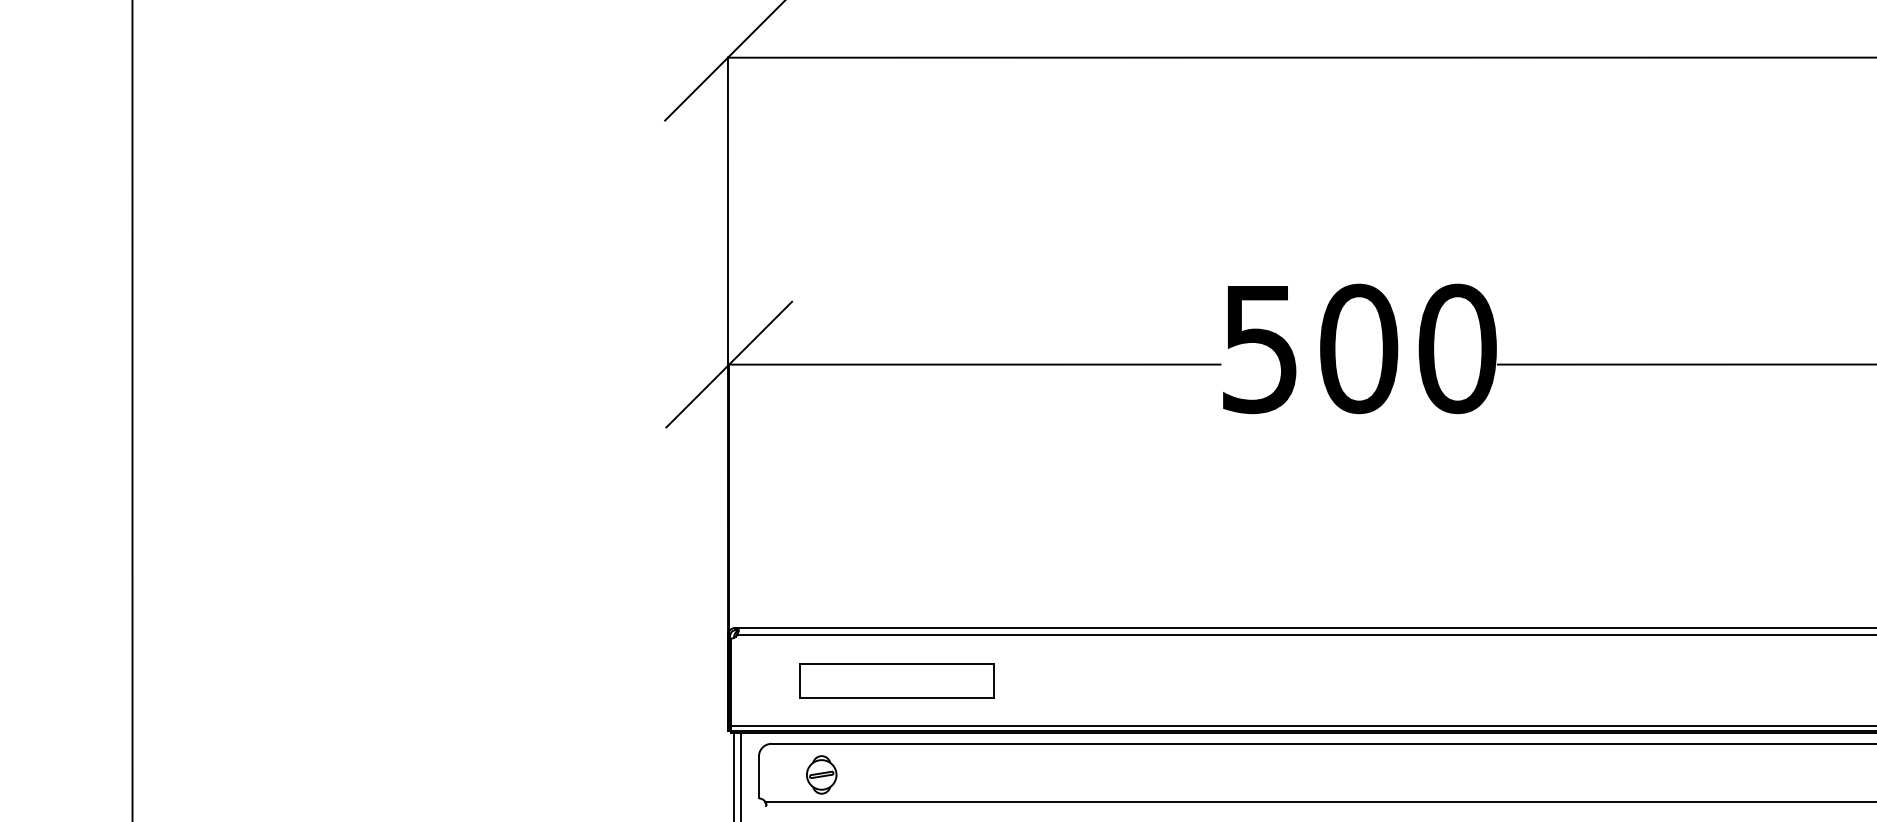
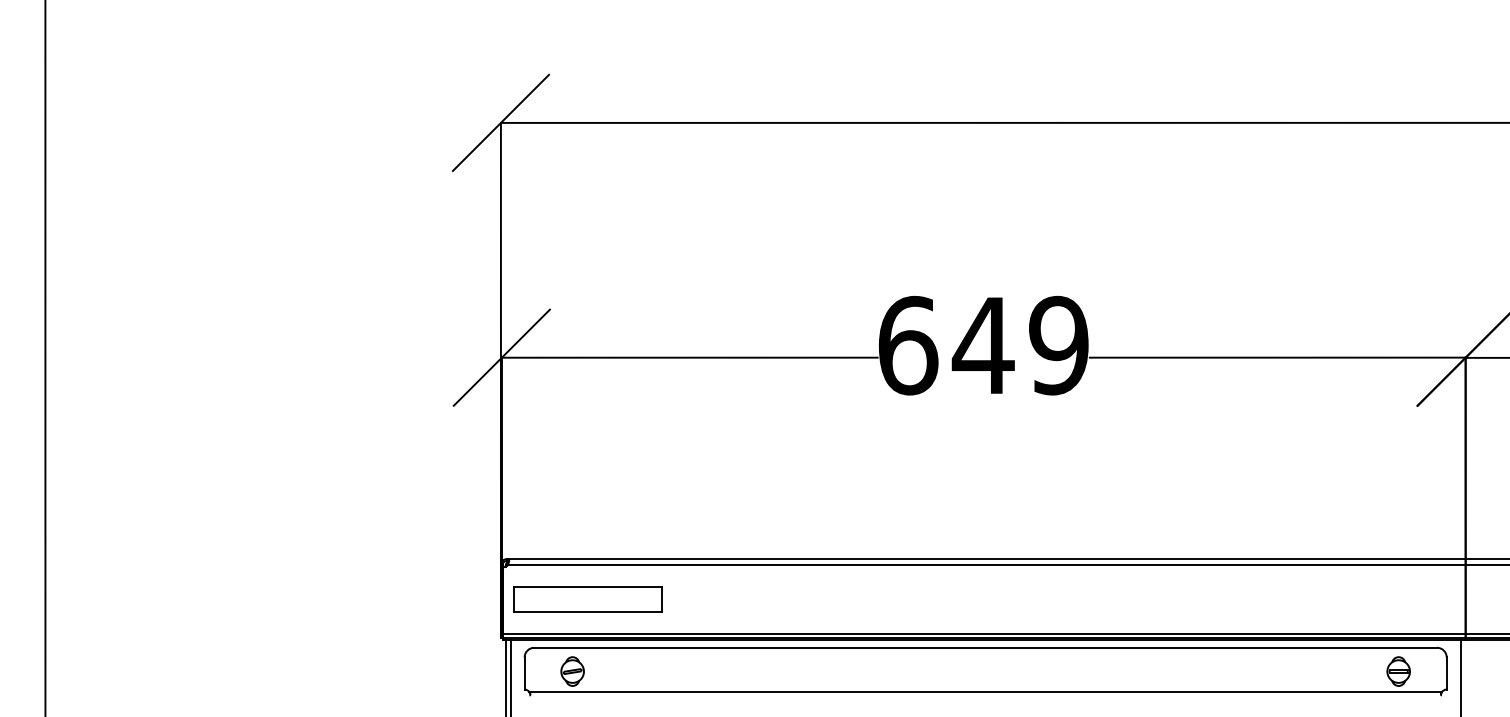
text: (1358, 348) -> (983, 345), 500 -> 649
part: (896, 680) -> (587, 599), moved

